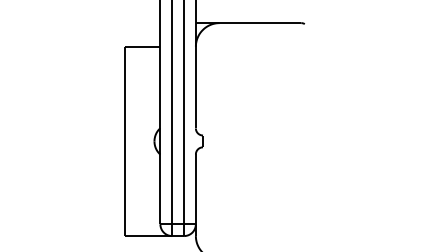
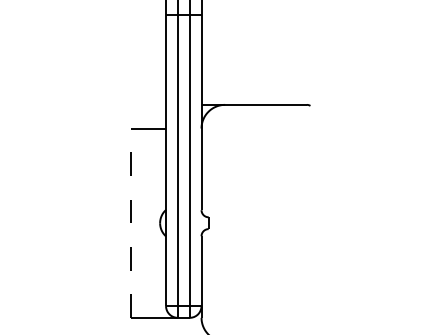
line: (124, 141) -> (130, 223), solid -> dashed

